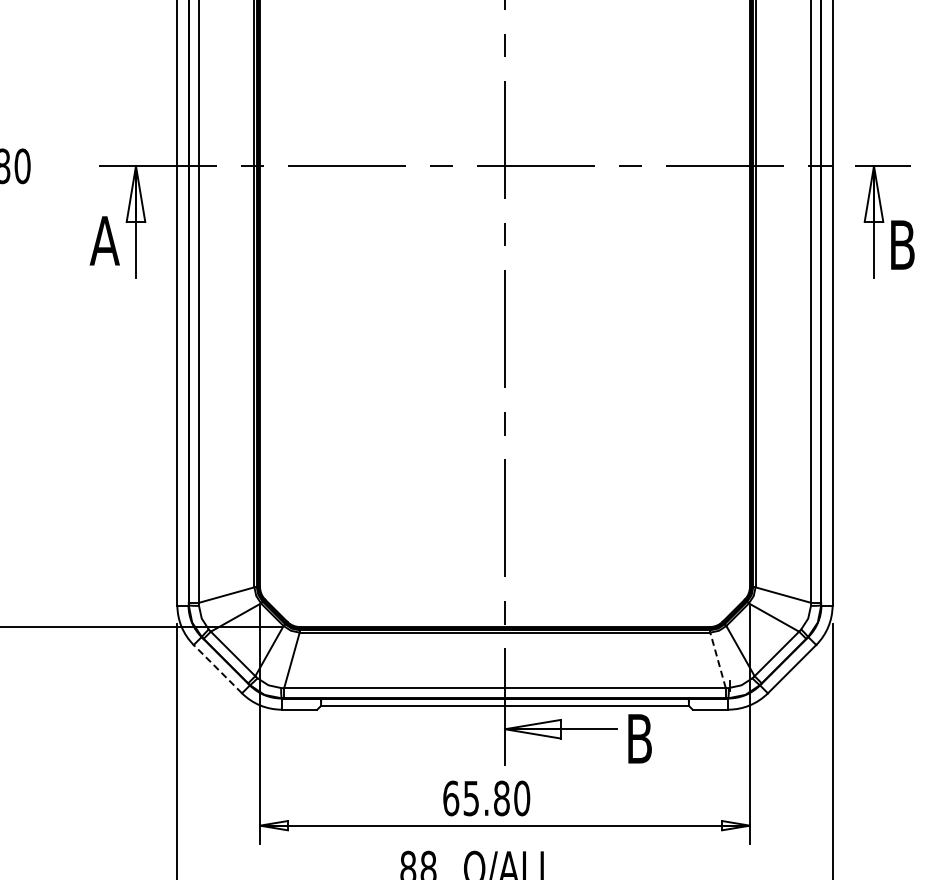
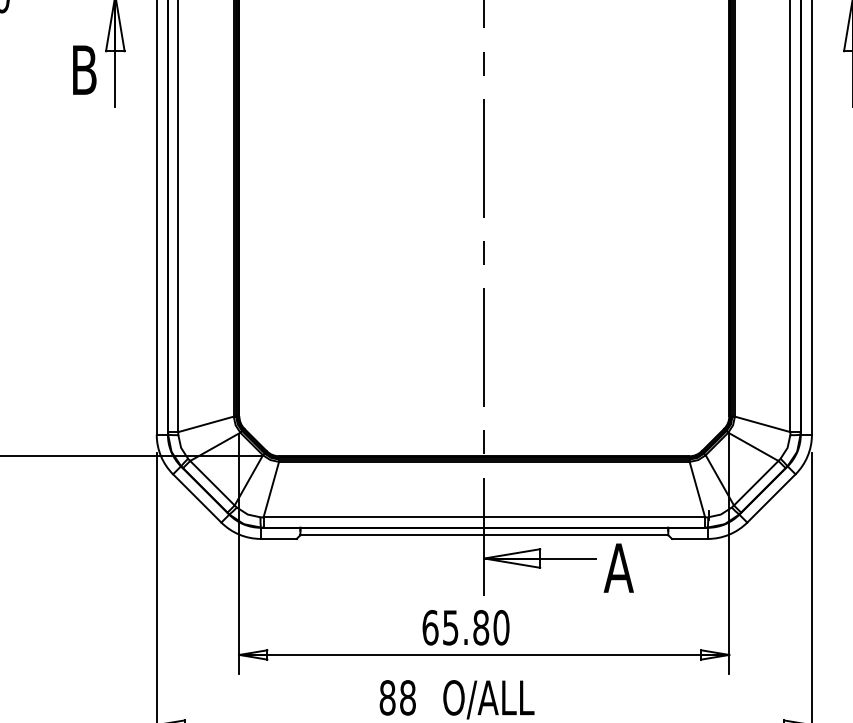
text: (104, 240) -> (83, 69), A -> B
line: (718, 660) -> (697, 489), dashed -> solid
line: (217, 668) -> (196, 497), dashed -> solid
text: (639, 738) -> (618, 567), B -> A

